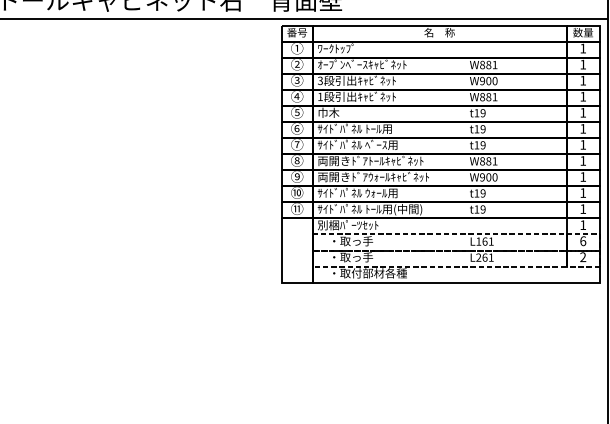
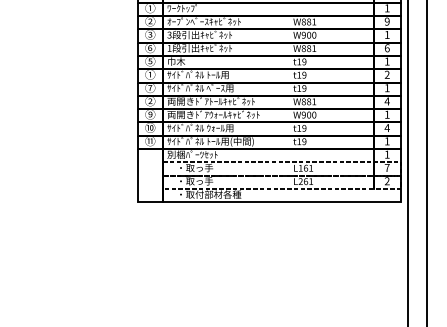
text: (583, 64) -> (387, 21), 1 -> 9
text: (296, 96) -> (149, 48), ④ -> ⑥
text: (583, 96) -> (387, 48), 1 -> 6
text: (296, 128) -> (149, 74), ⑥ -> ①
text: (583, 128) -> (387, 74), 1 -> 2
text: (296, 160) -> (149, 101), ⑧ -> ②
text: (582, 160) -> (386, 101), 1 -> 4
text: (582, 192) -> (386, 127), 1 -> 4
text: (583, 241) -> (387, 168), 6 -> 7

